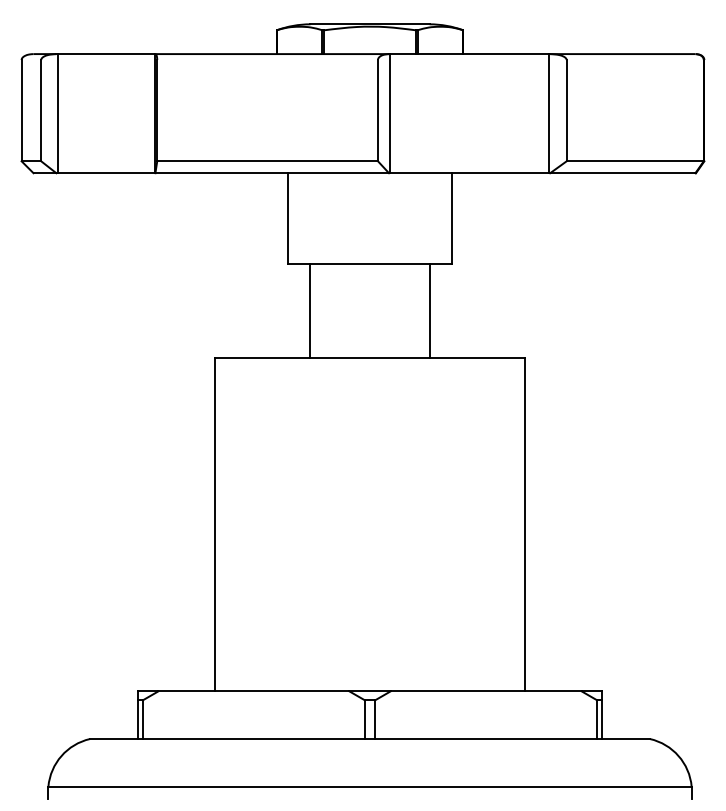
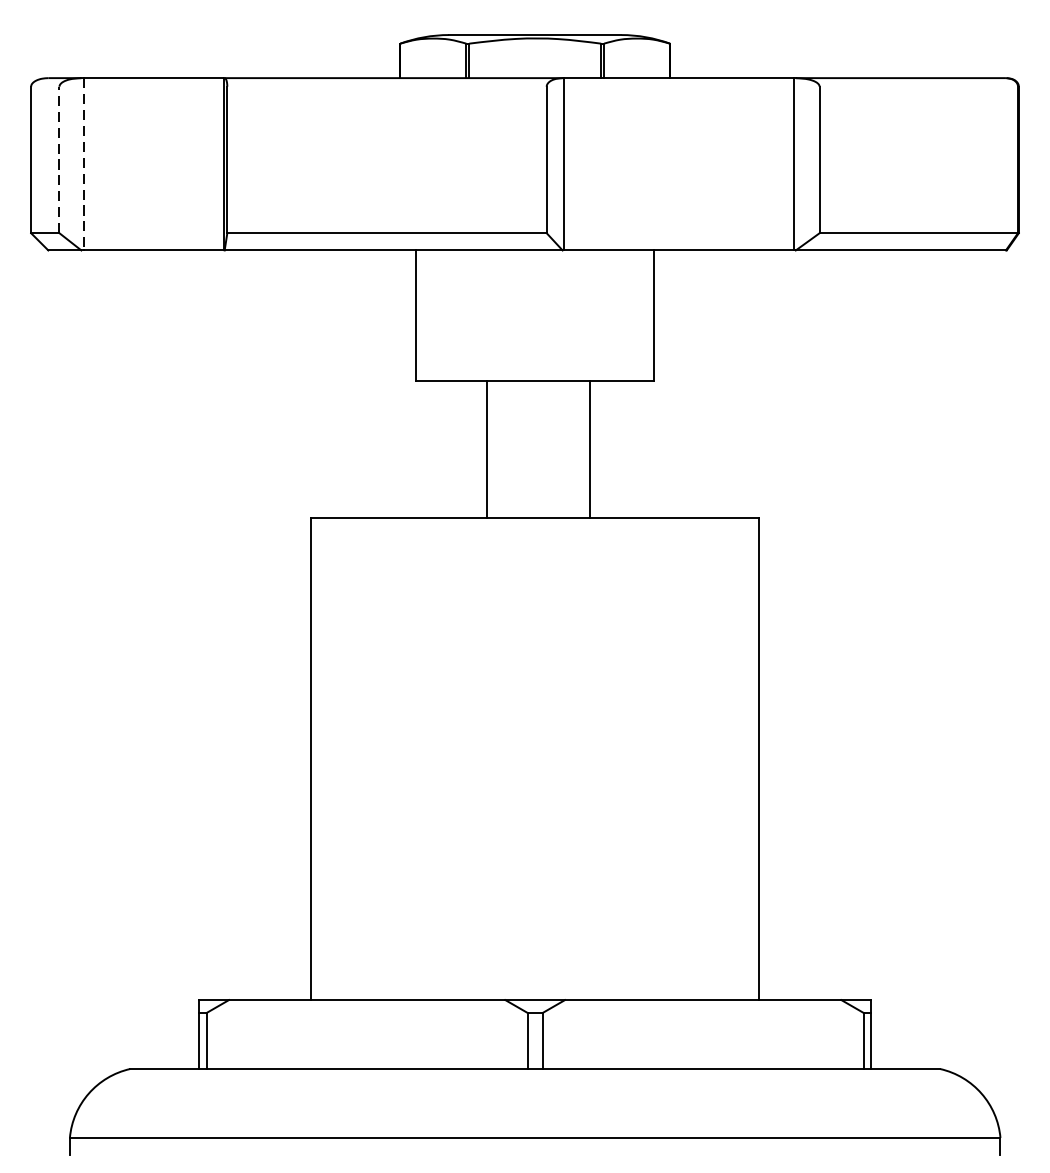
line: (41, 110) -> (59, 159), solid -> dashed
line: (57, 113) -> (83, 164), solid -> dashed
line: (310, 310) -> (486, 449), moved
line: (429, 310) -> (589, 449), moved

